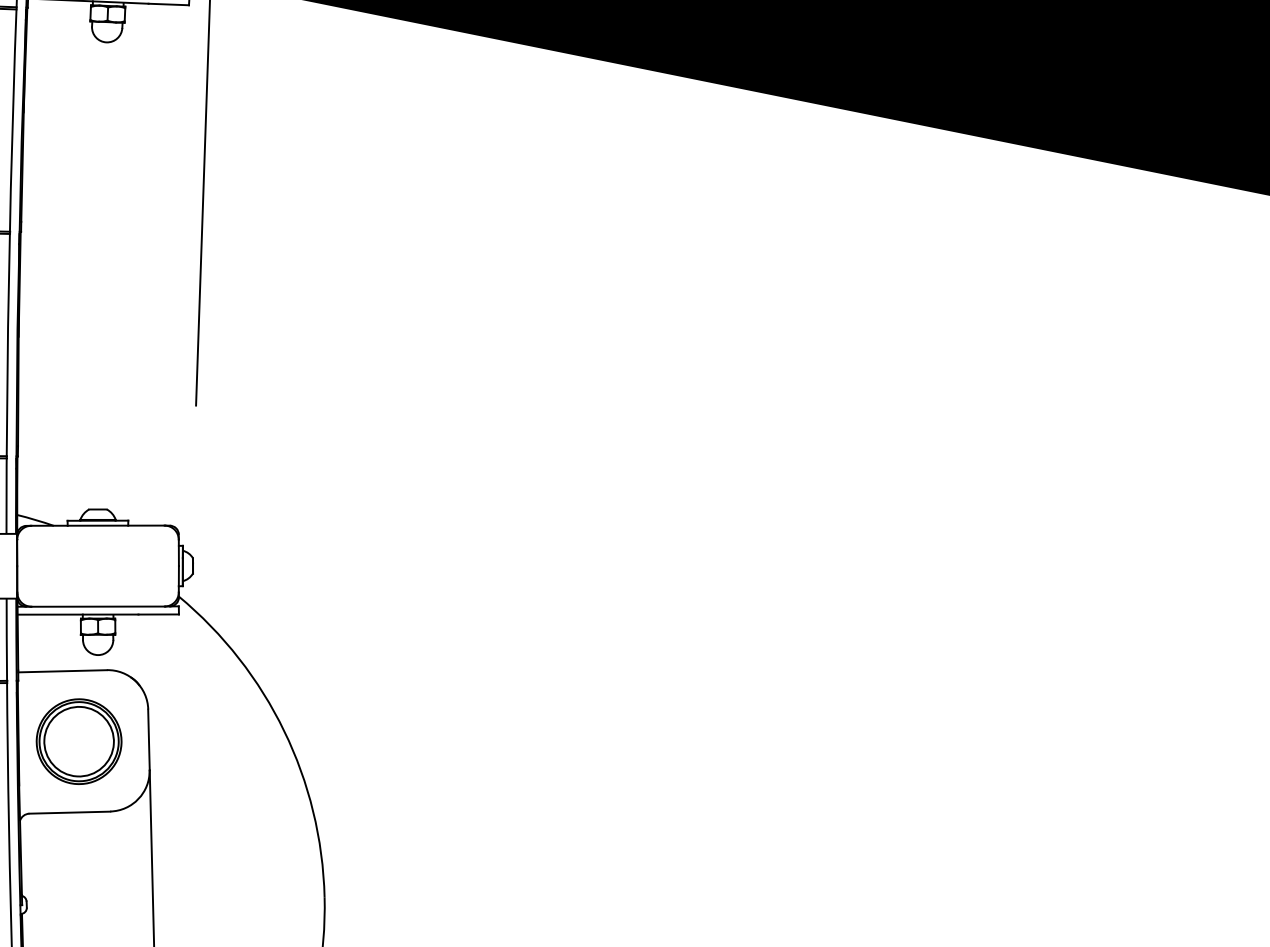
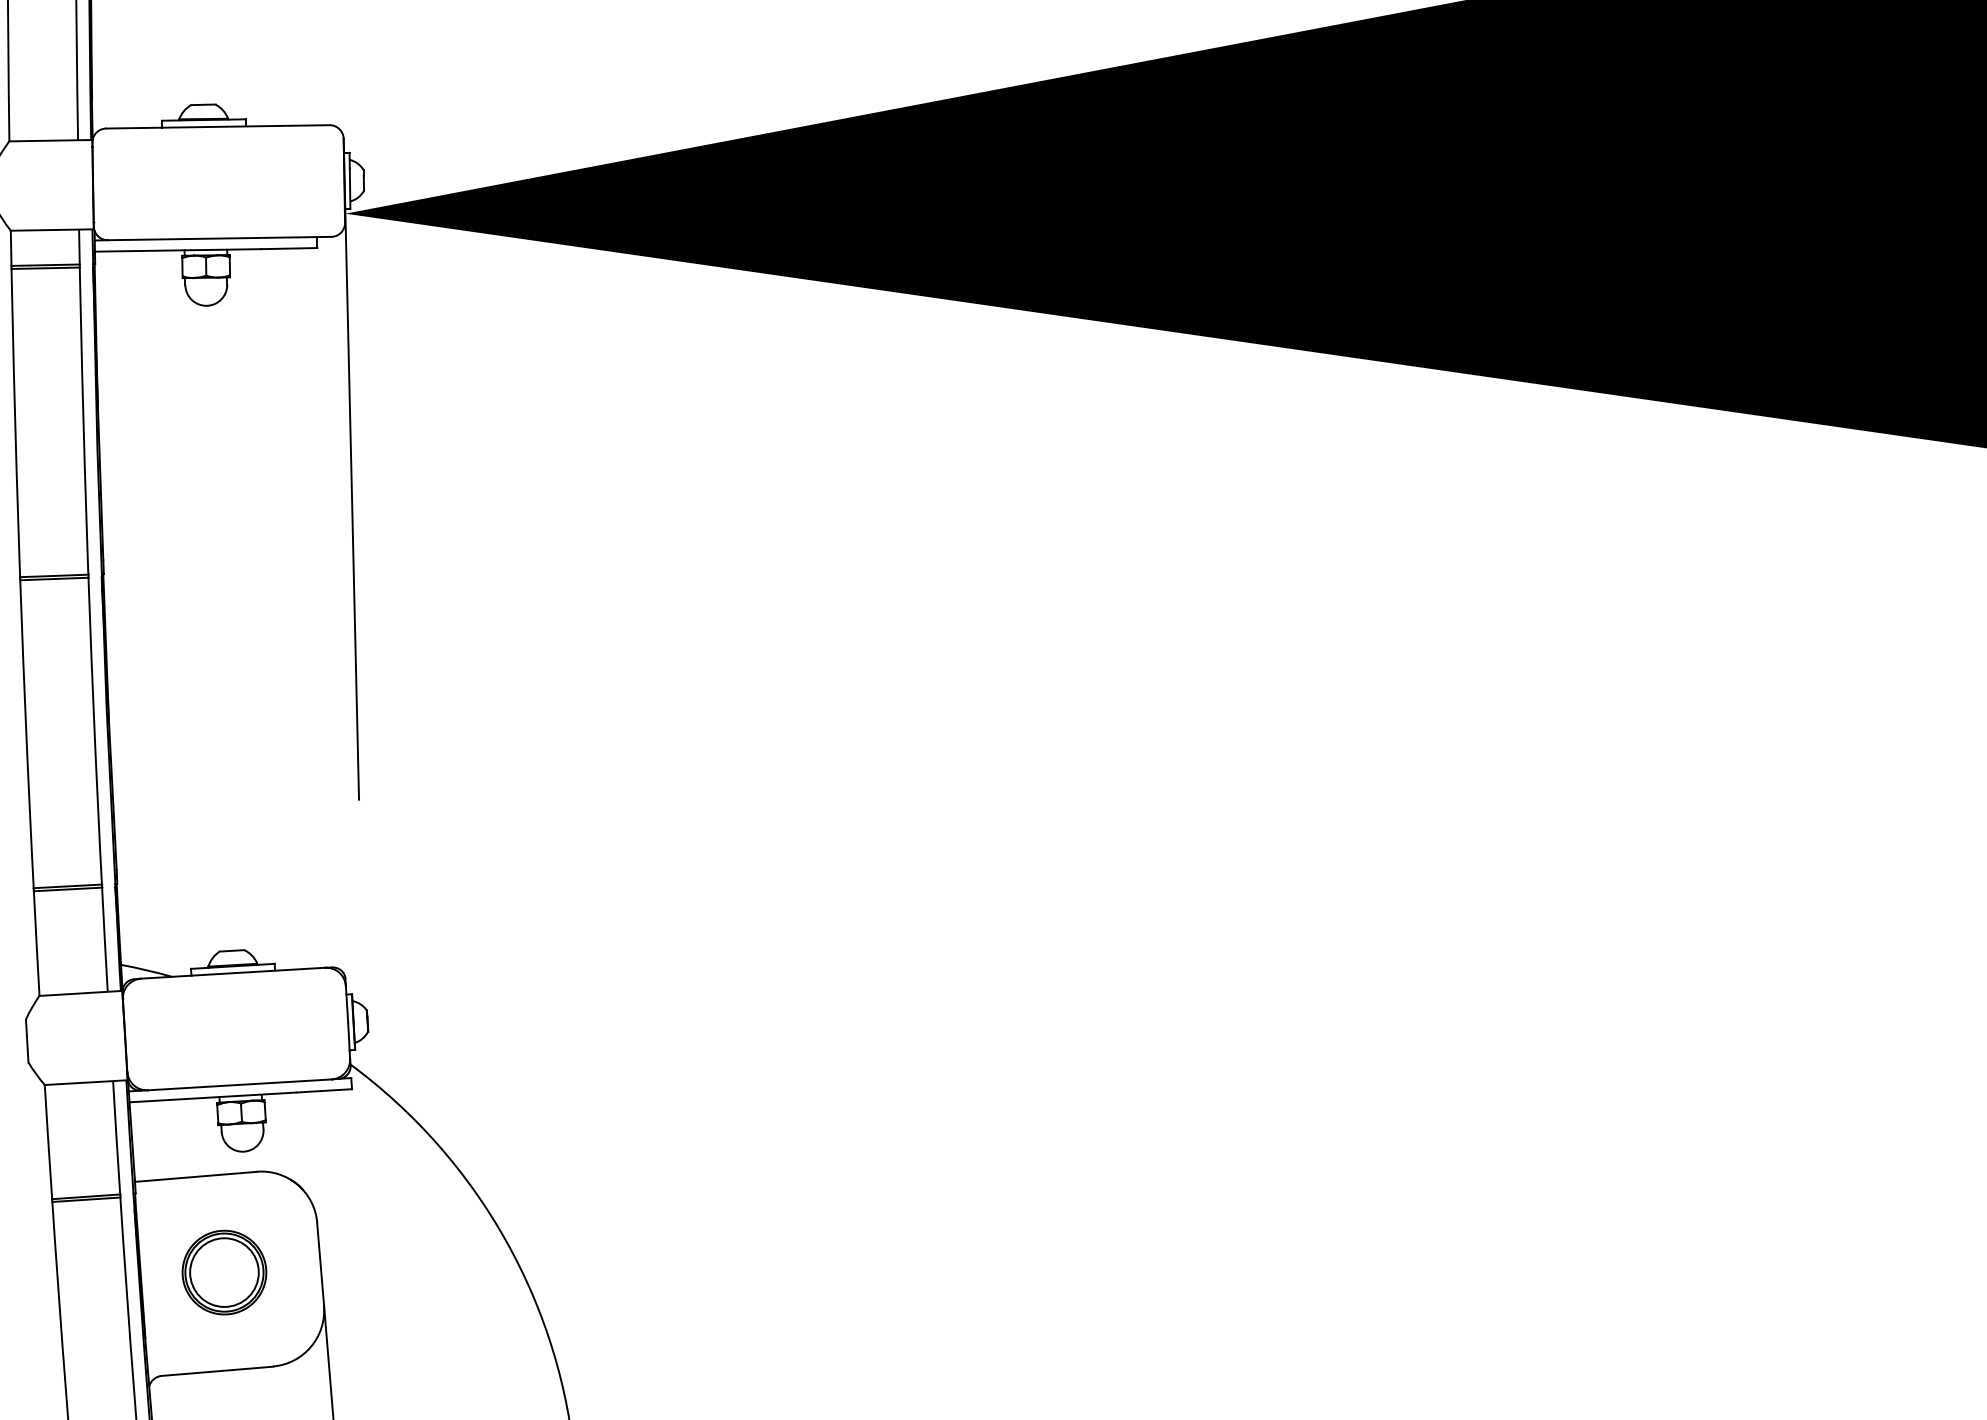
part: (79, 741) -> (224, 1272), size x0.71

